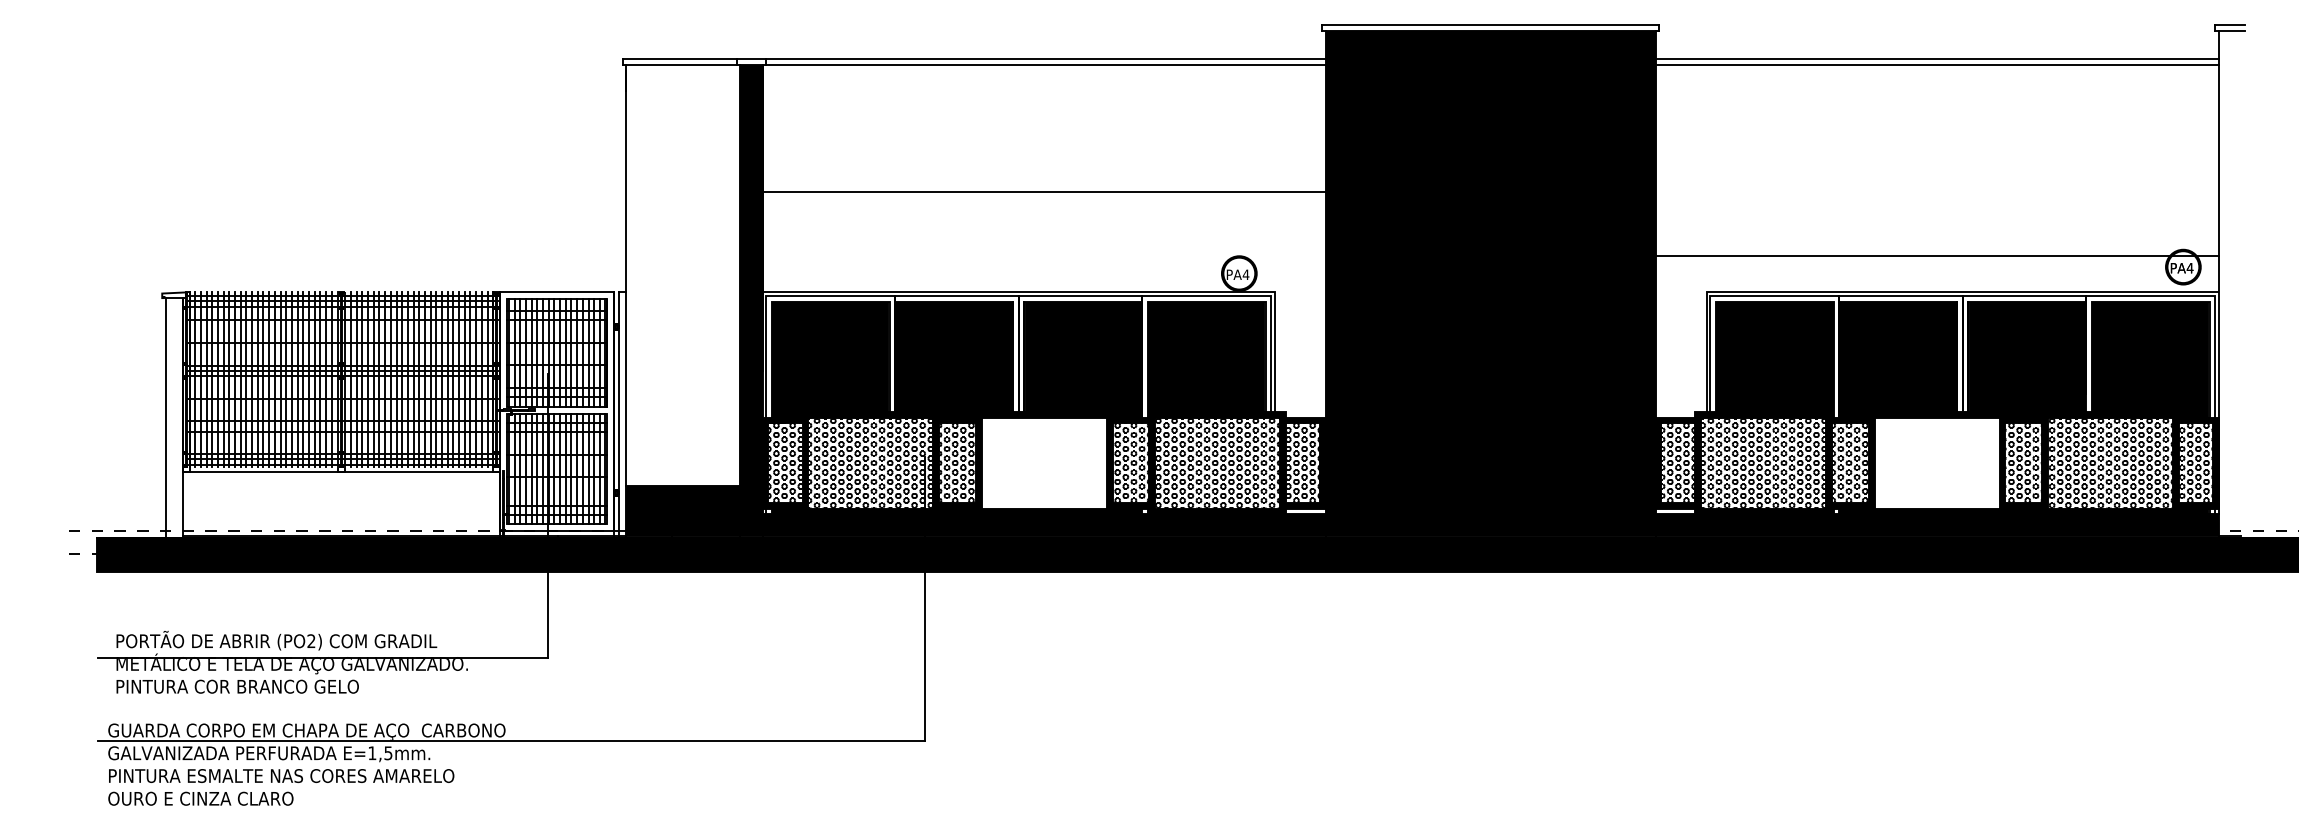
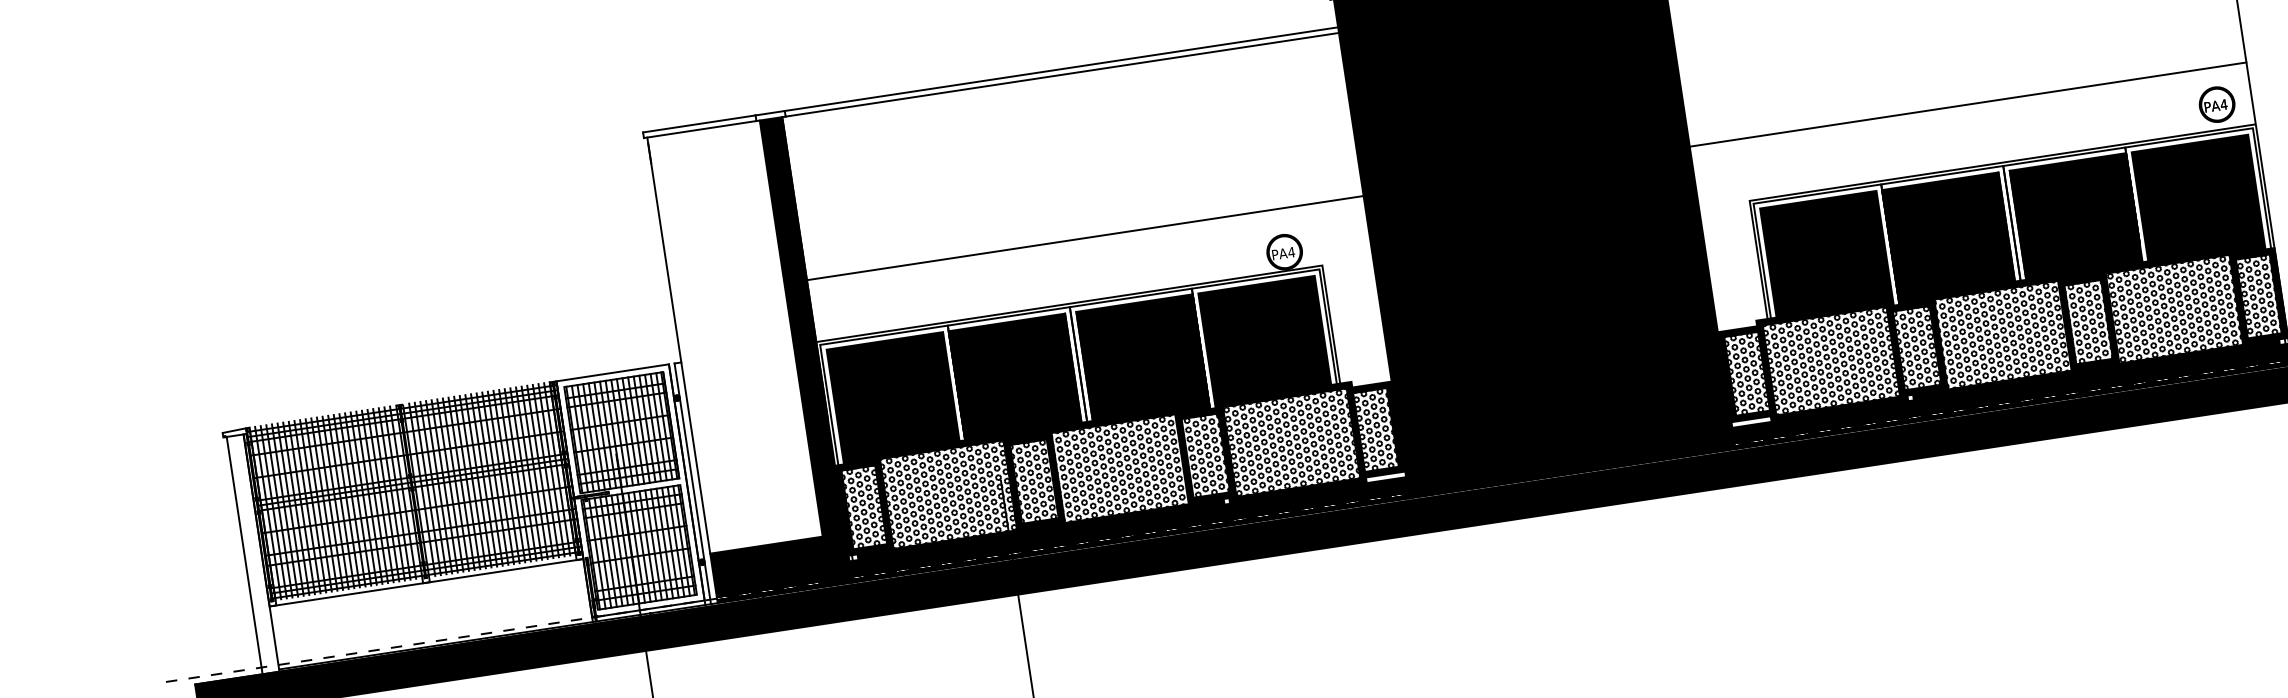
line: (1043, 191) -> (1084, 237), moved
line: (1936, 255) -> (1967, 104), moved
hatch: (1042, 462) -> (1118, 468), added
hatch: (1935, 462) -> (2001, 334), added

